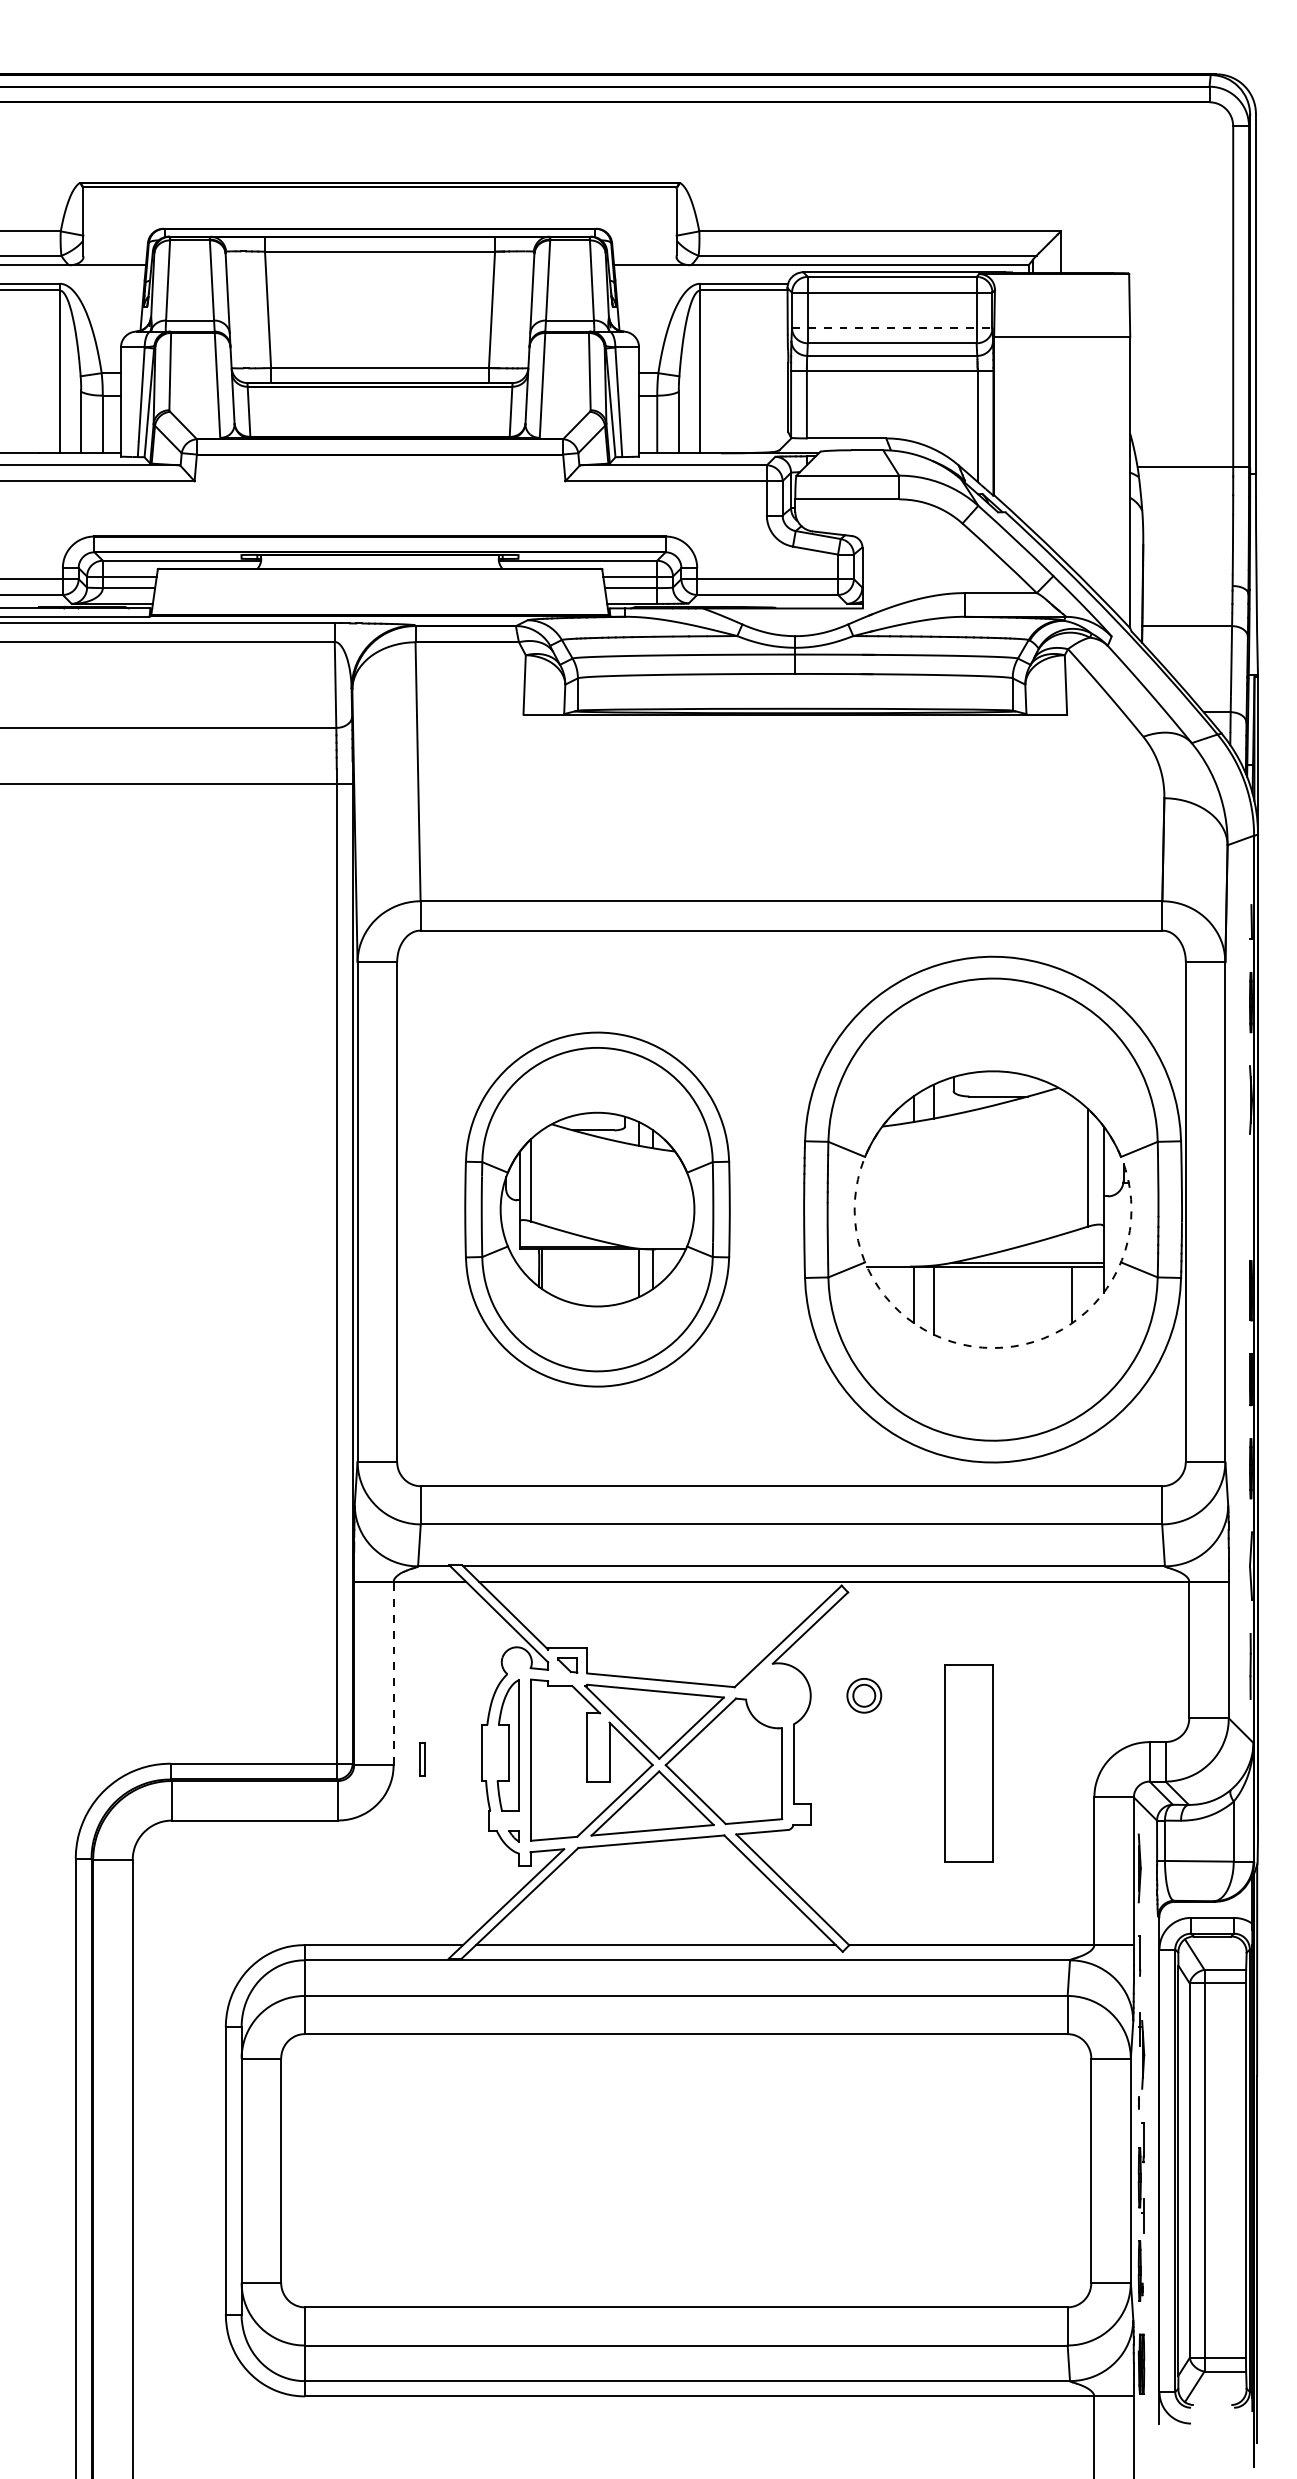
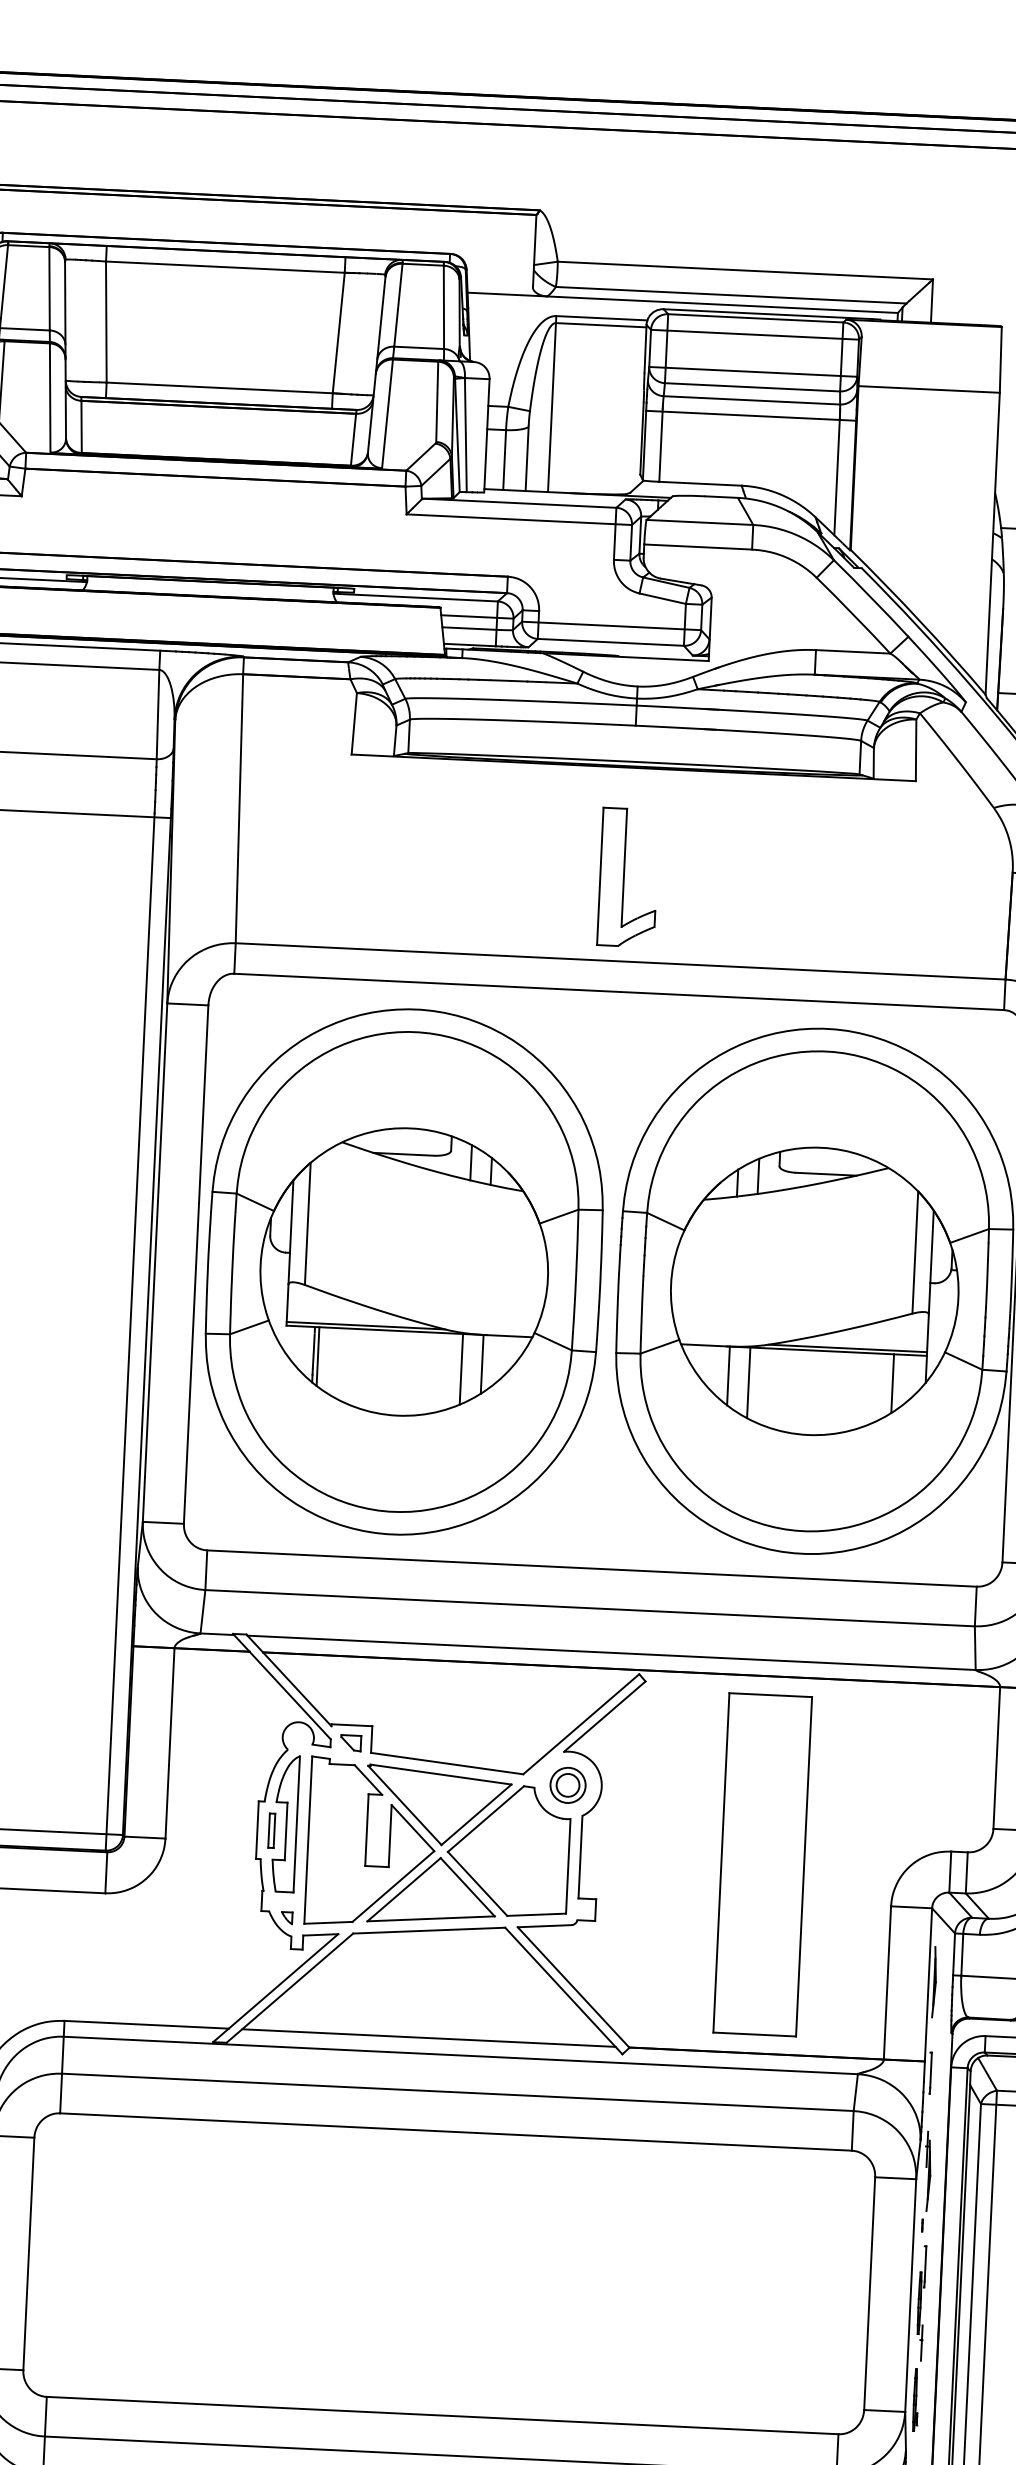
line: (892, 328) -> (753, 371), dashed -> solid
part: (795, 820) -> (628, 877), added
part: (597, 1209) -> (404, 1271), size x1.43
arc: (993, 1348) -> (808, 1435), dashed -> solid
line: (393, 1673) -> (169, 1743), dashed -> solid
part: (864, 1695) -> (568, 1785), moved
part: (422, 1759) -> (271, 1830), moved
part: (968, 1763) -> (762, 1864), size x1.67

